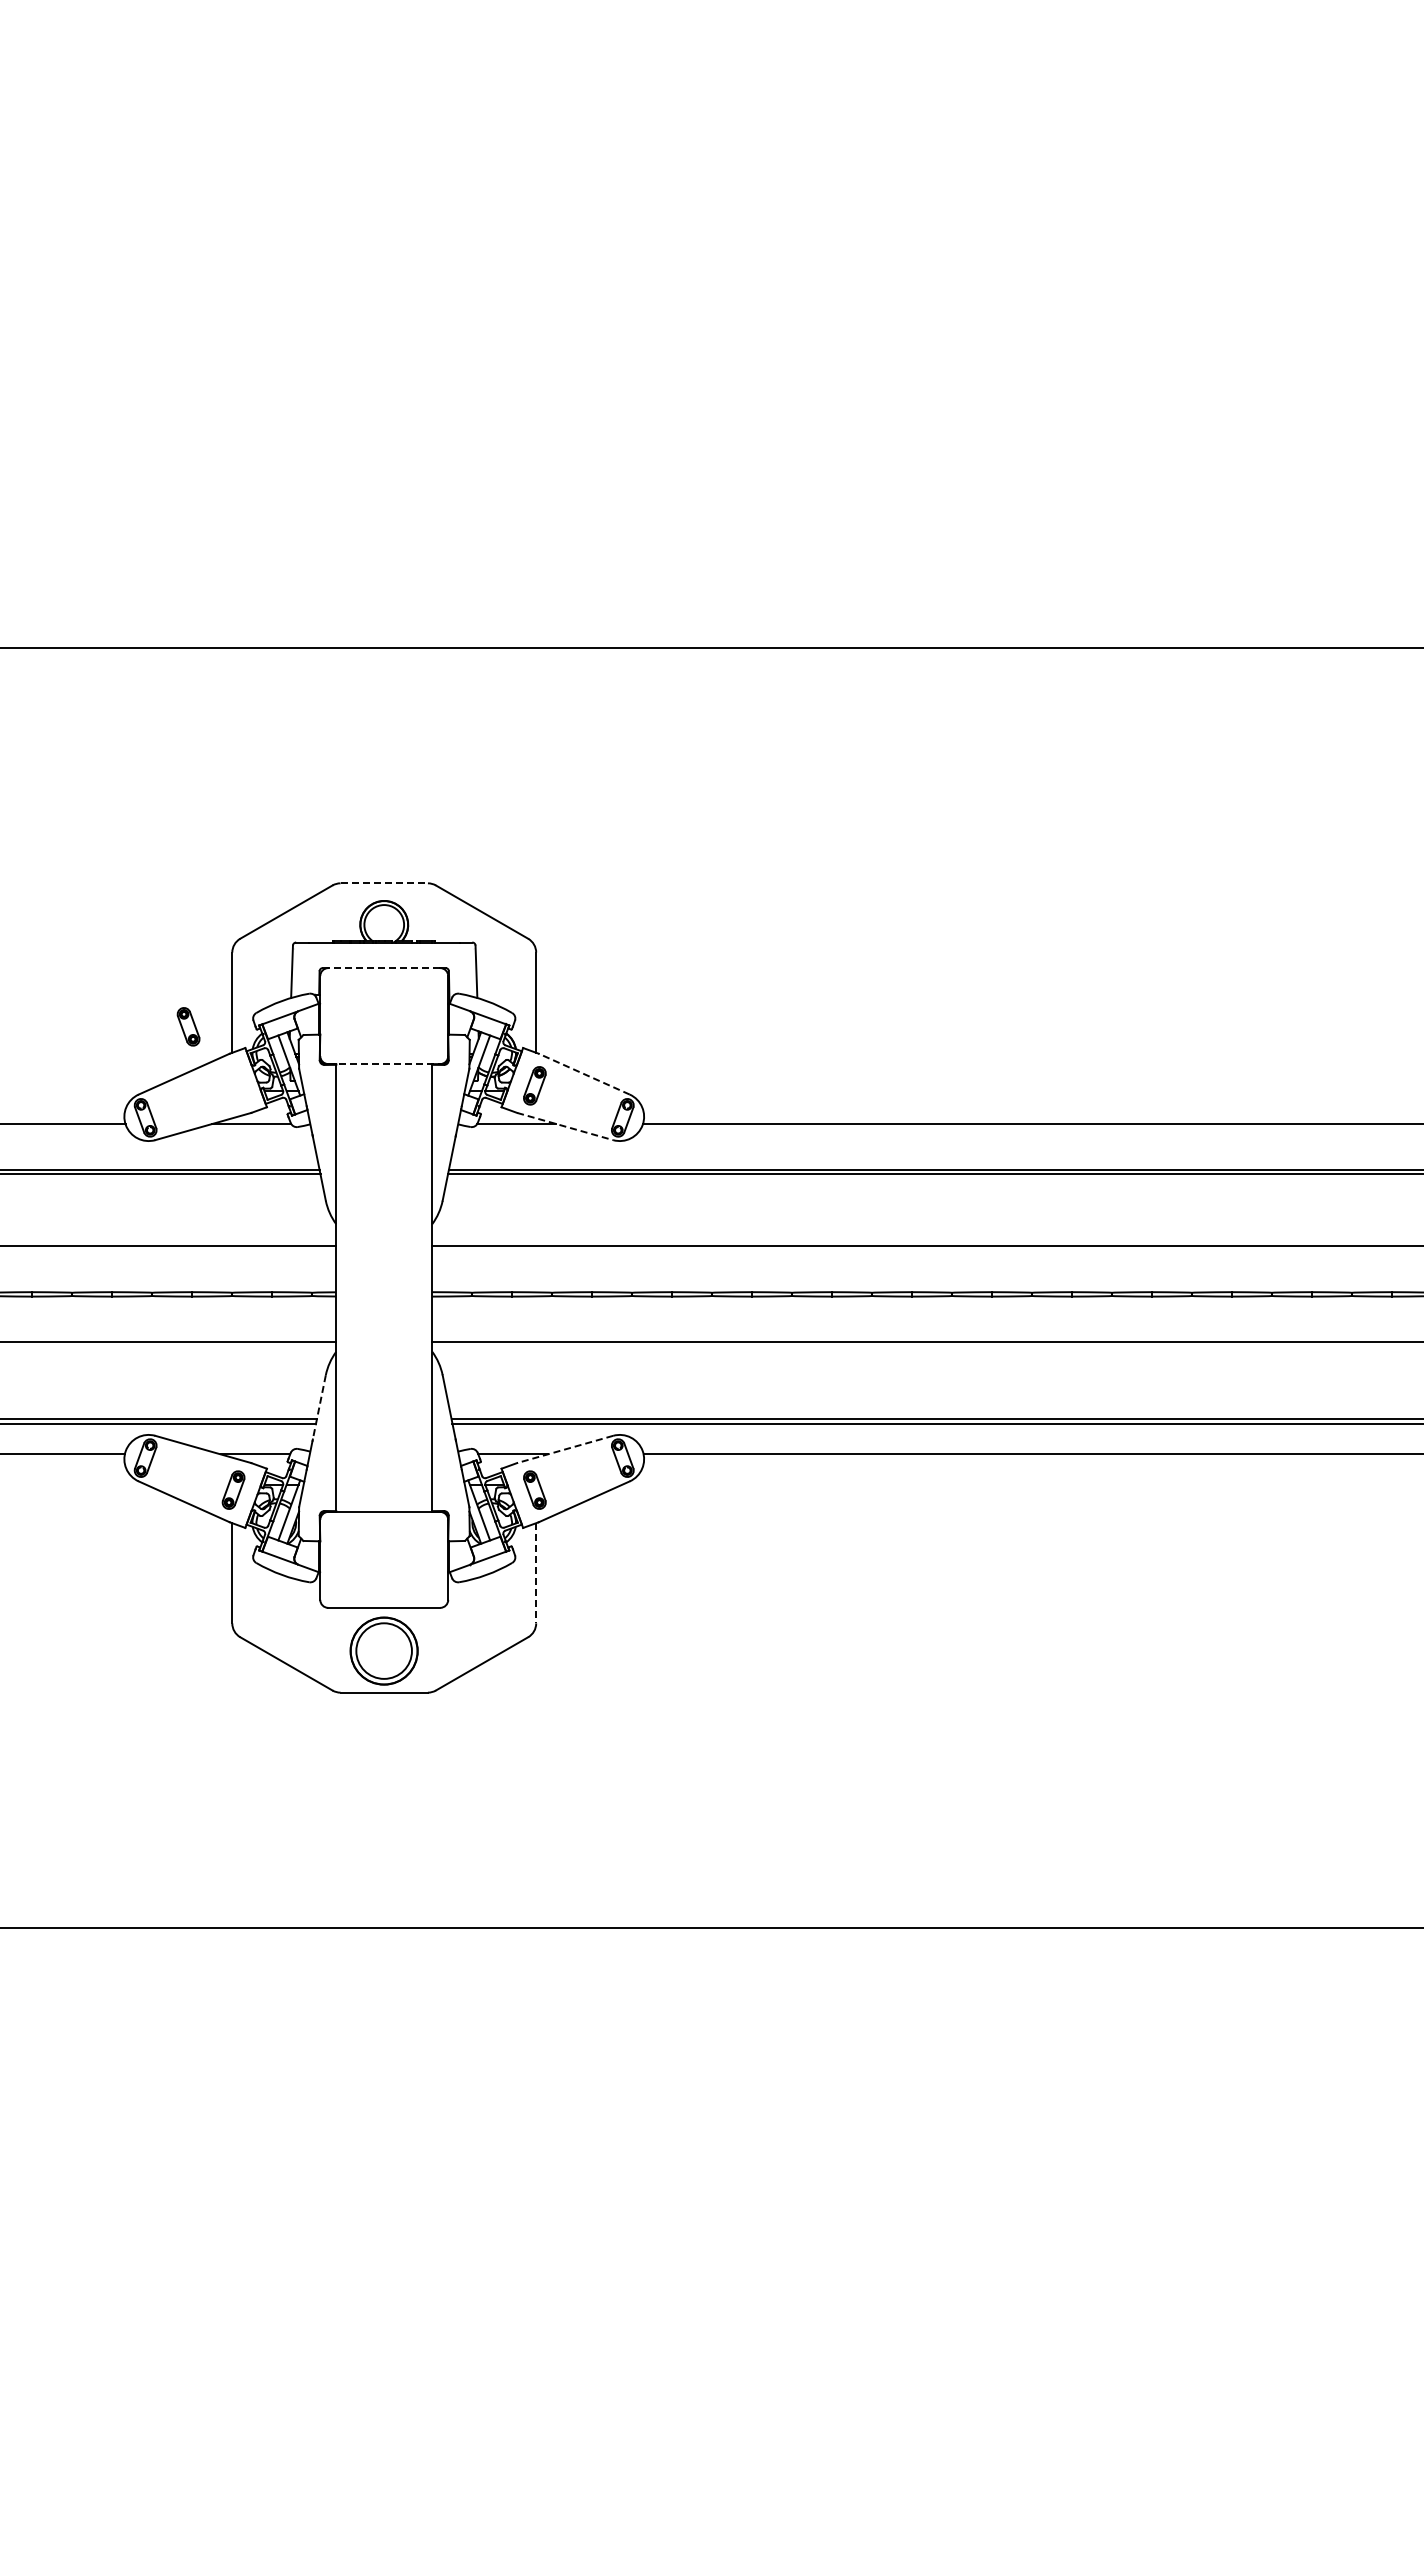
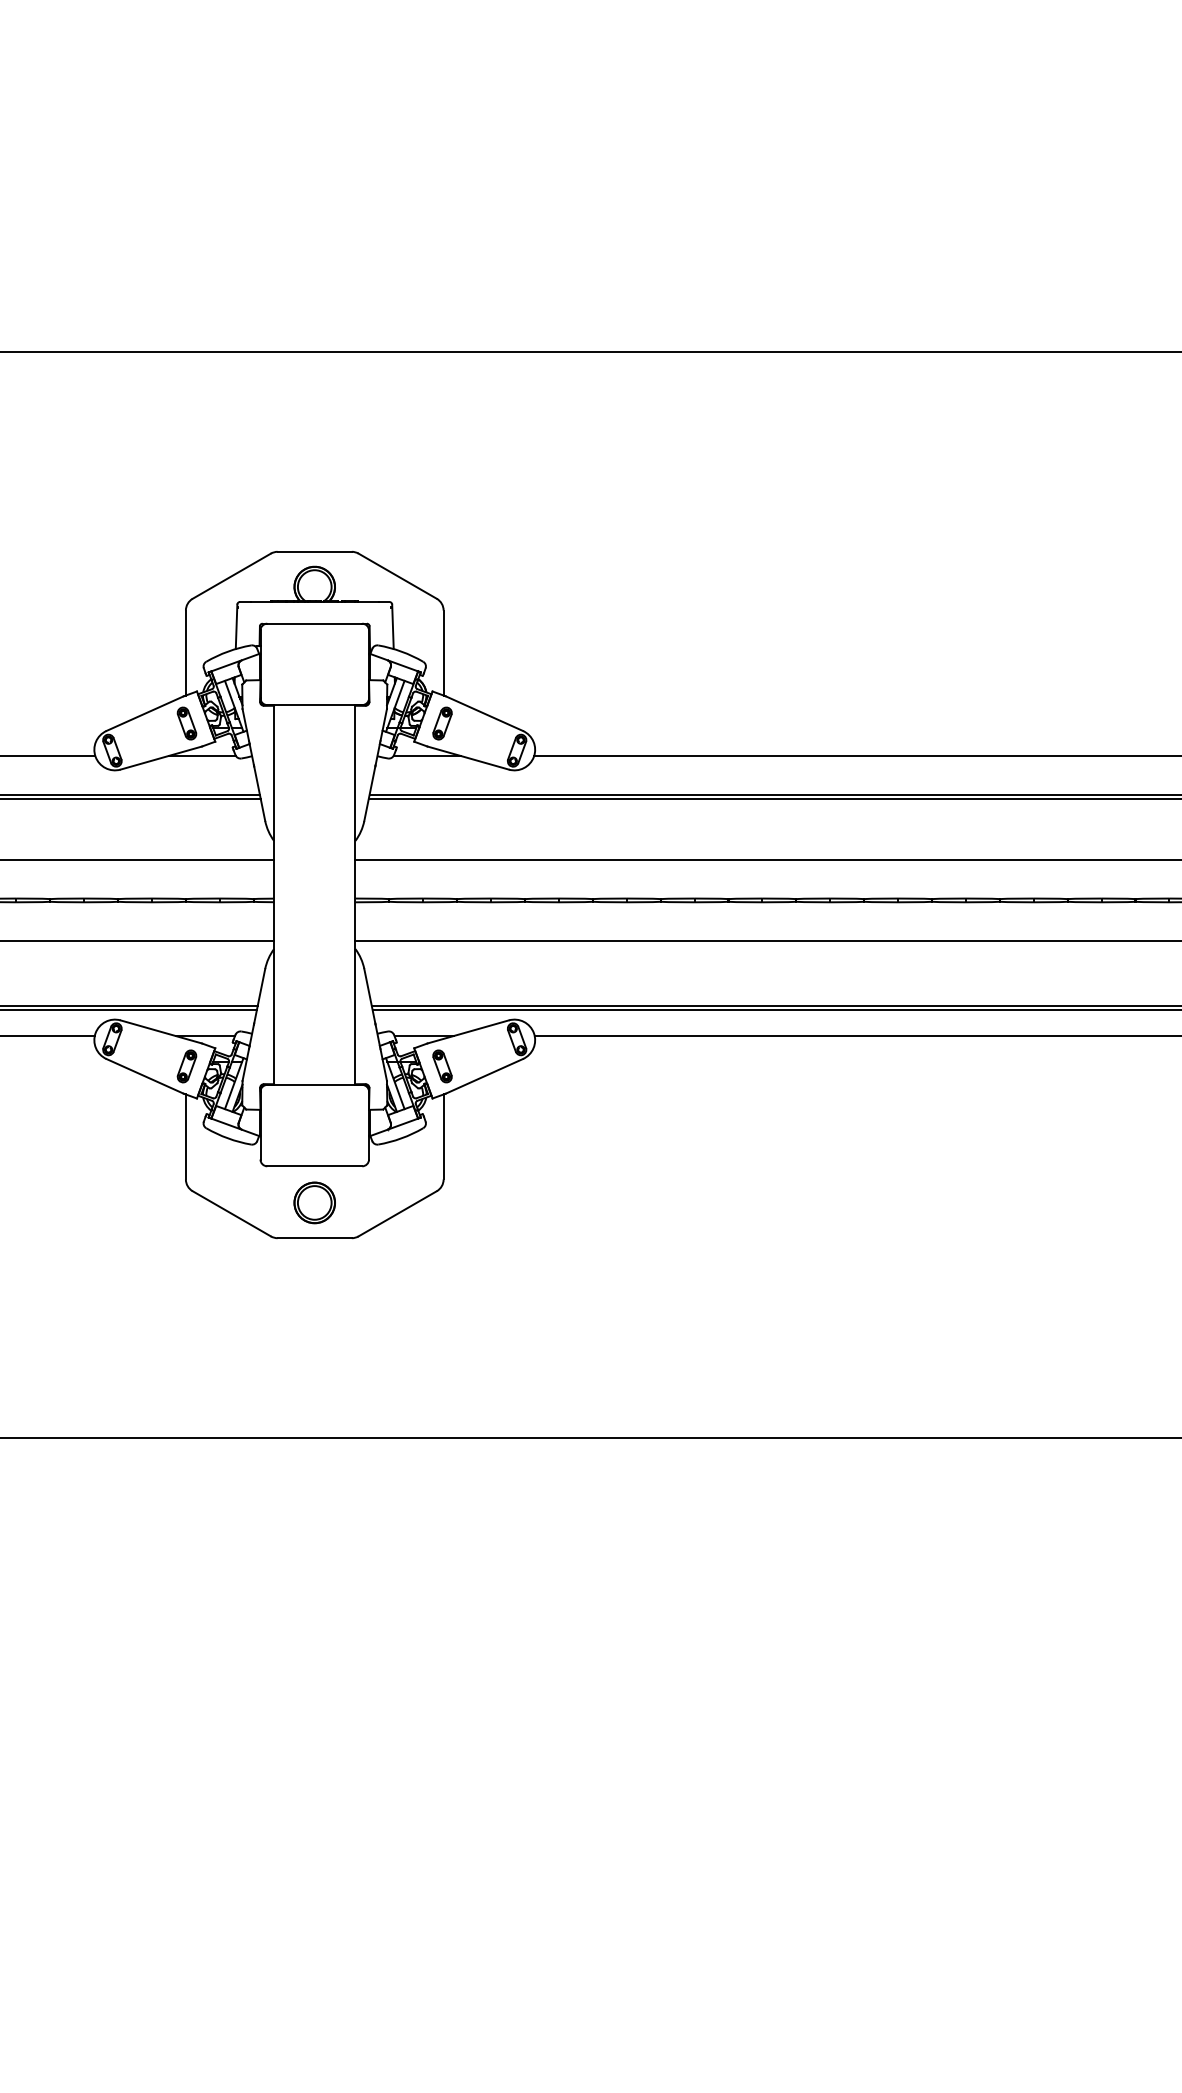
line: (384, 883) -> (314, 551), dashed -> solid
line: (384, 968) -> (314, 624), dashed -> solid
part: (188, 1026) -> (186, 723), moved
line: (384, 1064) -> (314, 705), dashed -> solid
line: (584, 1074) -> (484, 713), dashed -> solid
line: (565, 1126) -> (468, 758), dashed -> solid
line: (319, 1407) -> (259, 996), dashed -> solid
line: (565, 1449) -> (468, 1031), dashed -> solid
line: (536, 1573) -> (443, 1137), dashed -> solid
part: (384, 1650) -> (314, 1202), size x0.71

